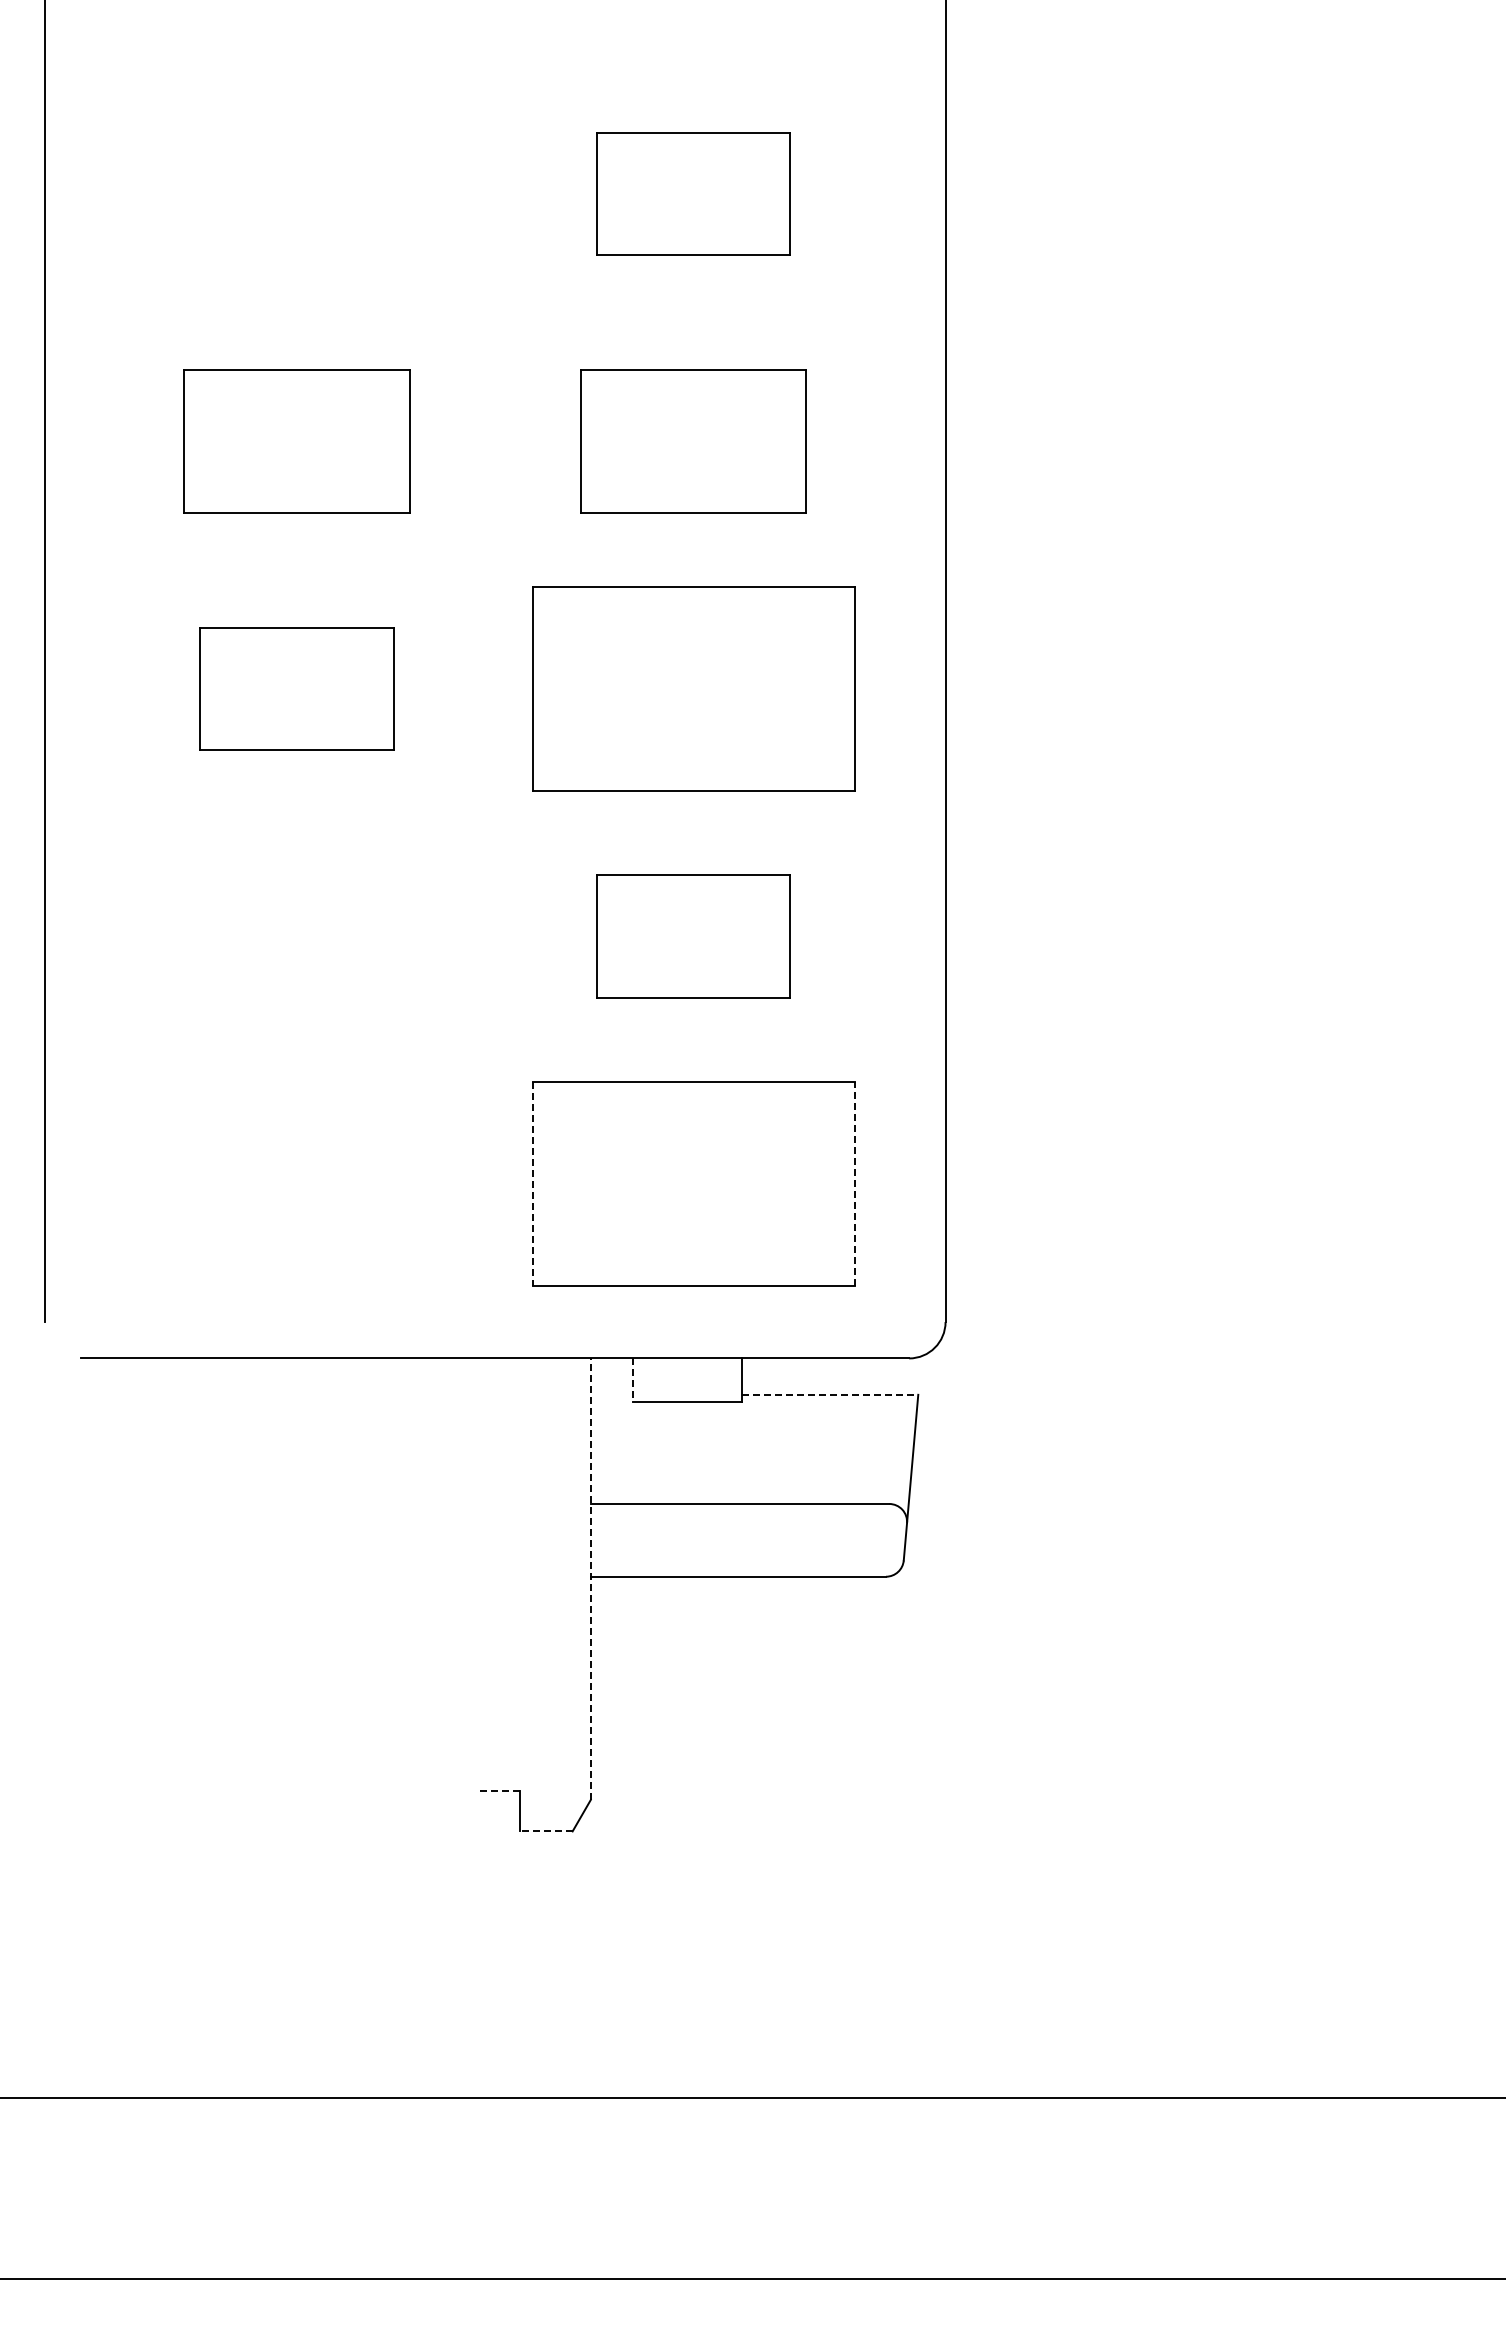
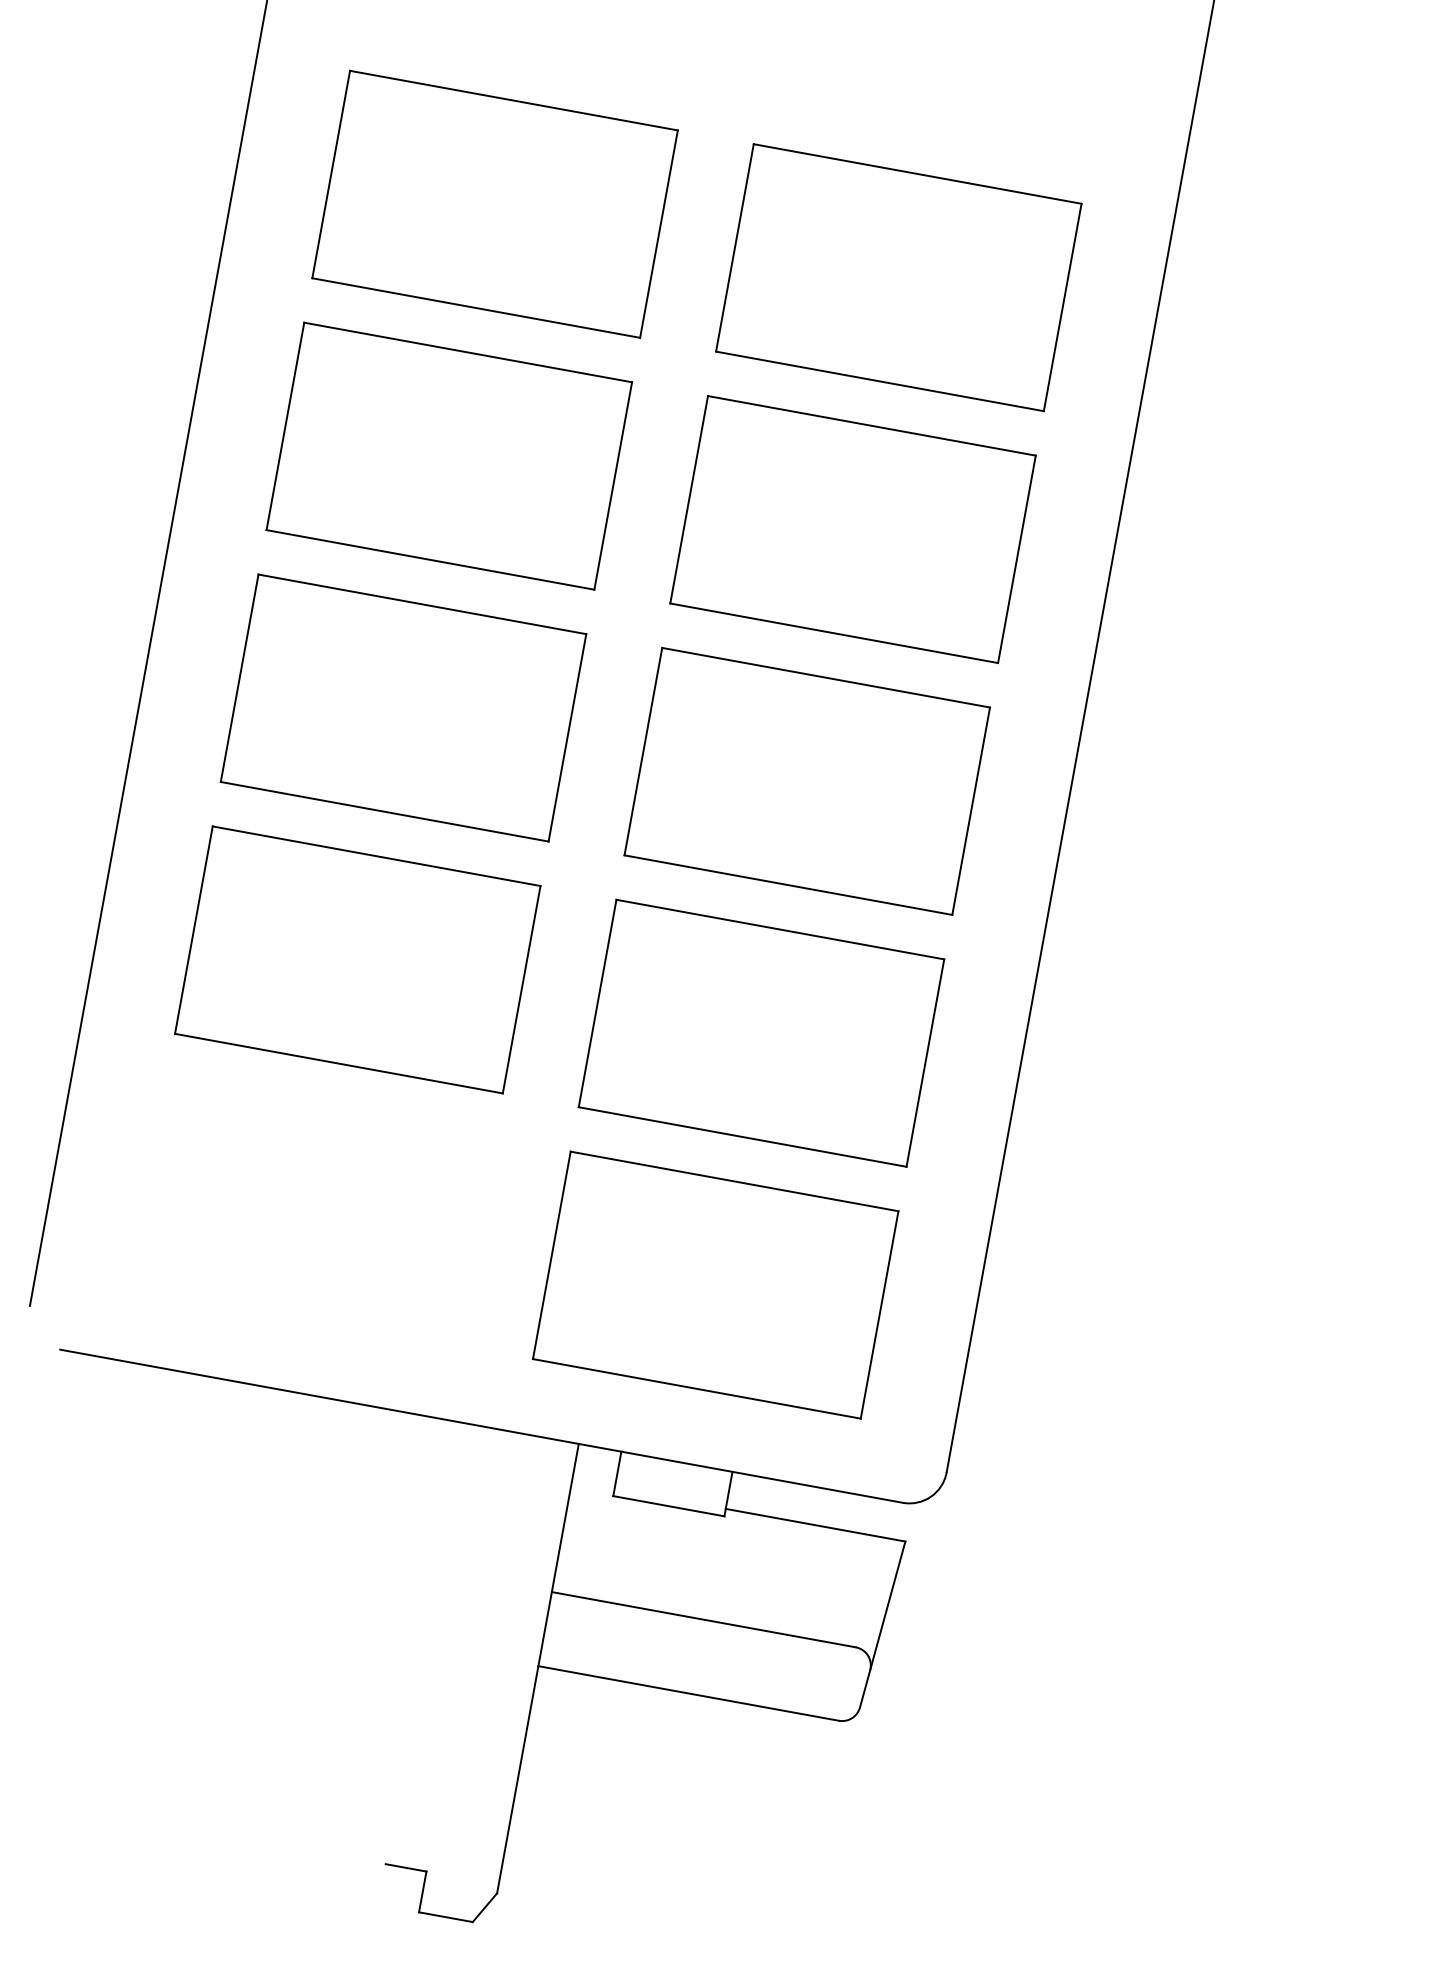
part: (296, 193) -> (494, 203), added
part: (693, 193) -> (898, 276), size x1.67
part: (296, 441) -> (448, 456), size x1.43
part: (693, 441) -> (852, 529), size x1.43
part: (296, 688) -> (403, 707), size x1.67
part: (296, 936) -> (357, 959), added
part: (693, 936) -> (761, 1033), size x1.67
line: (532, 1183) -> (551, 1255), dashed -> solid
line: (854, 1183) -> (879, 1314), dashed -> solid
line: (632, 1380) -> (617, 1474), dashed -> solid
line: (830, 1394) -> (816, 1524), dashed -> solid
line: (590, 1579) -> (537, 1668), dashed -> solid
line: (500, 1791) -> (406, 1868), dashed -> solid
line: (545, 1831) -> (445, 1917), dashed -> solid

